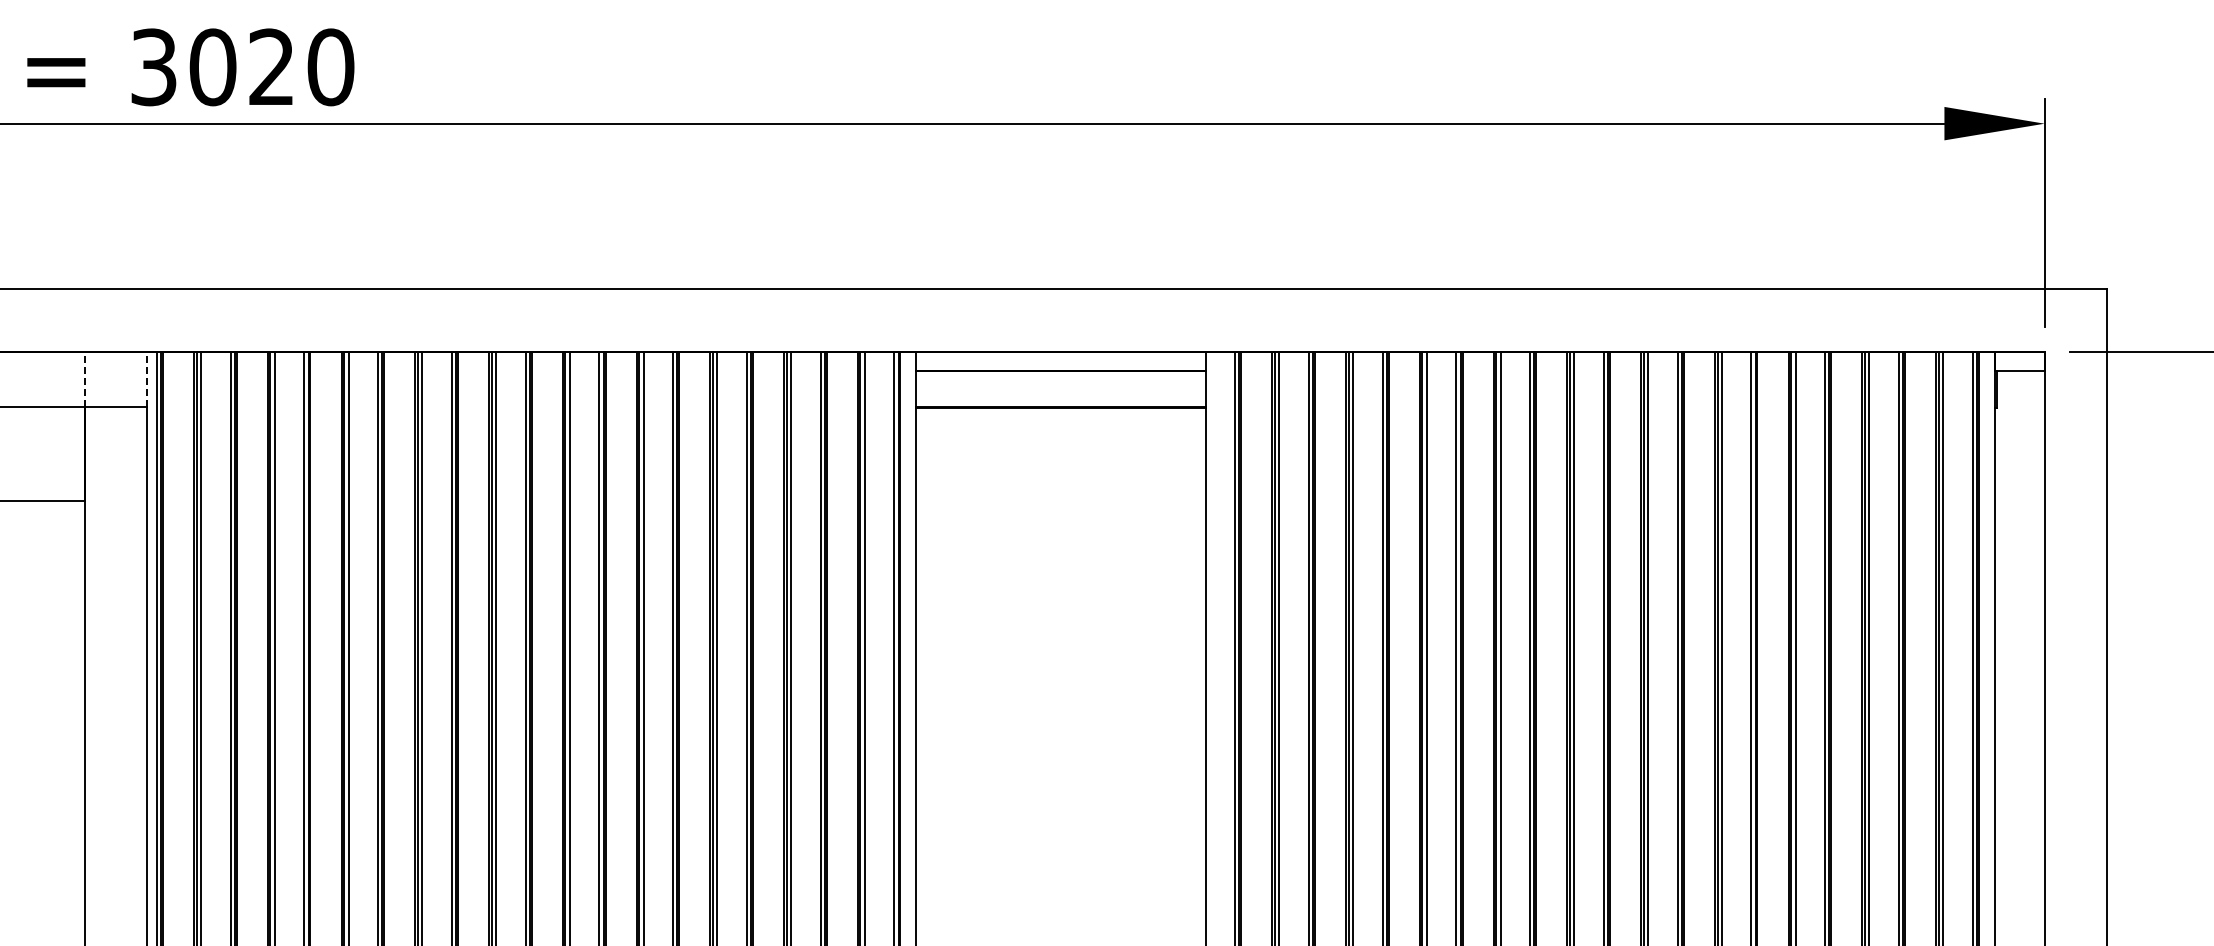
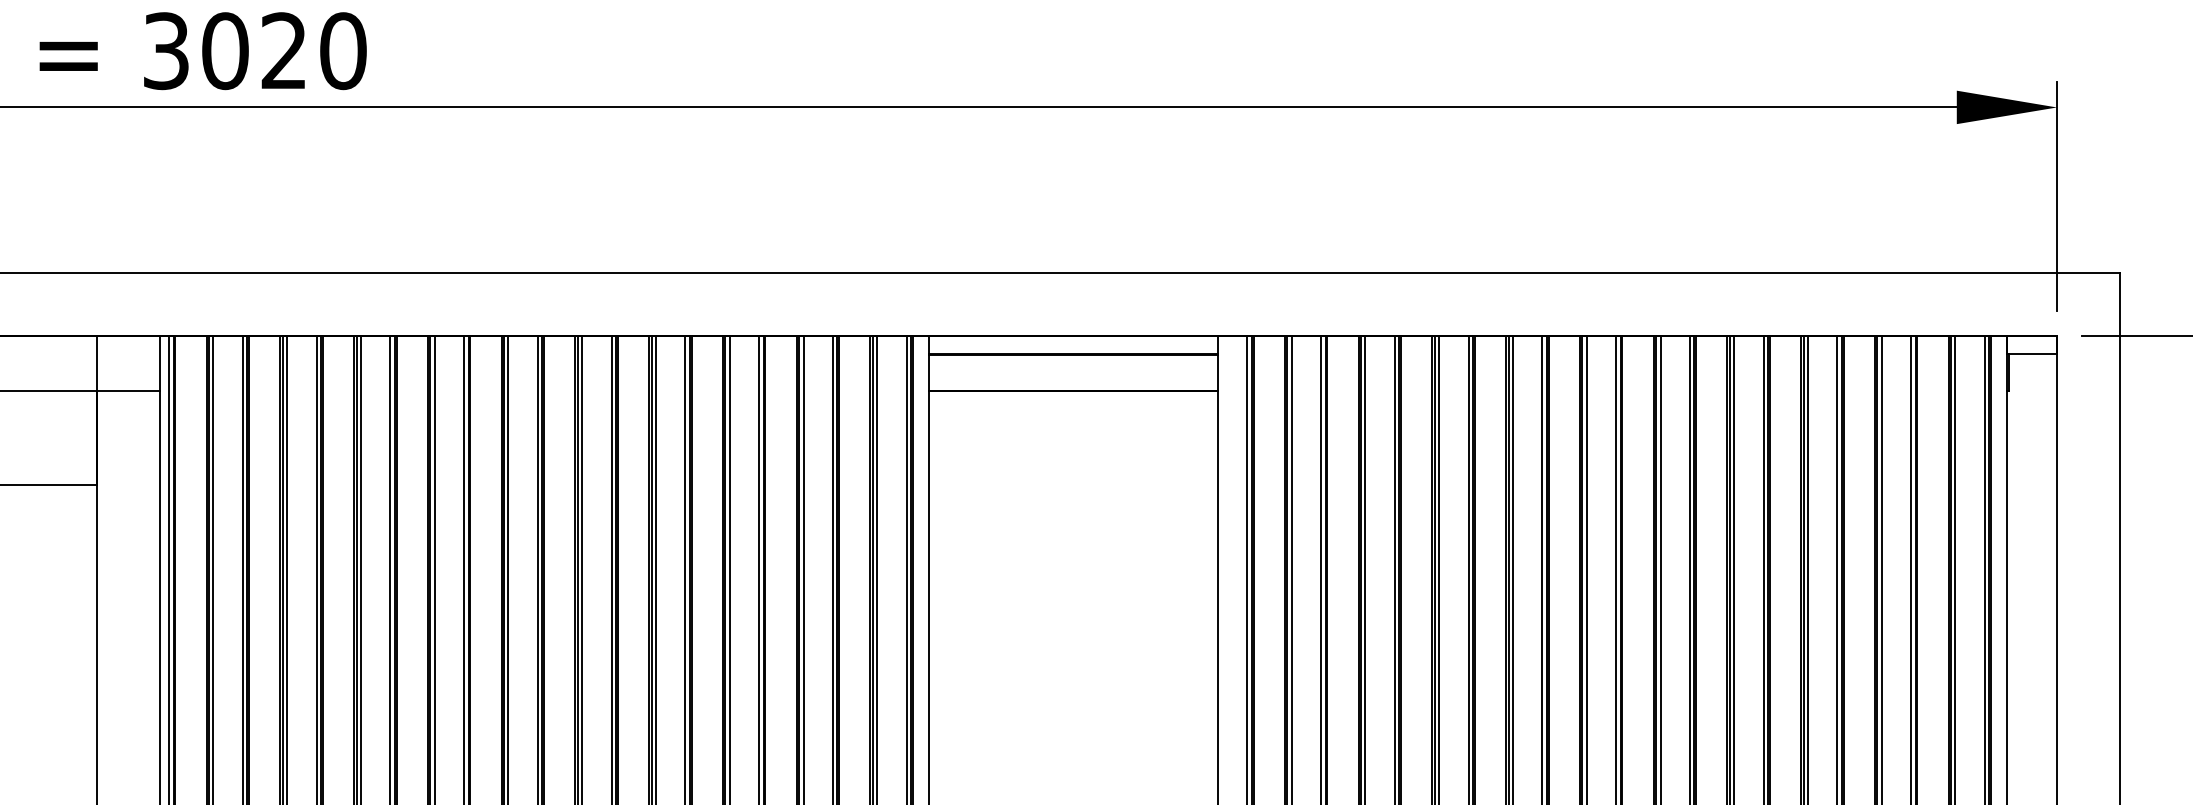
line: (84, 379) -> (96, 363), dashed -> solid
line: (147, 379) -> (159, 363), dashed -> solid

